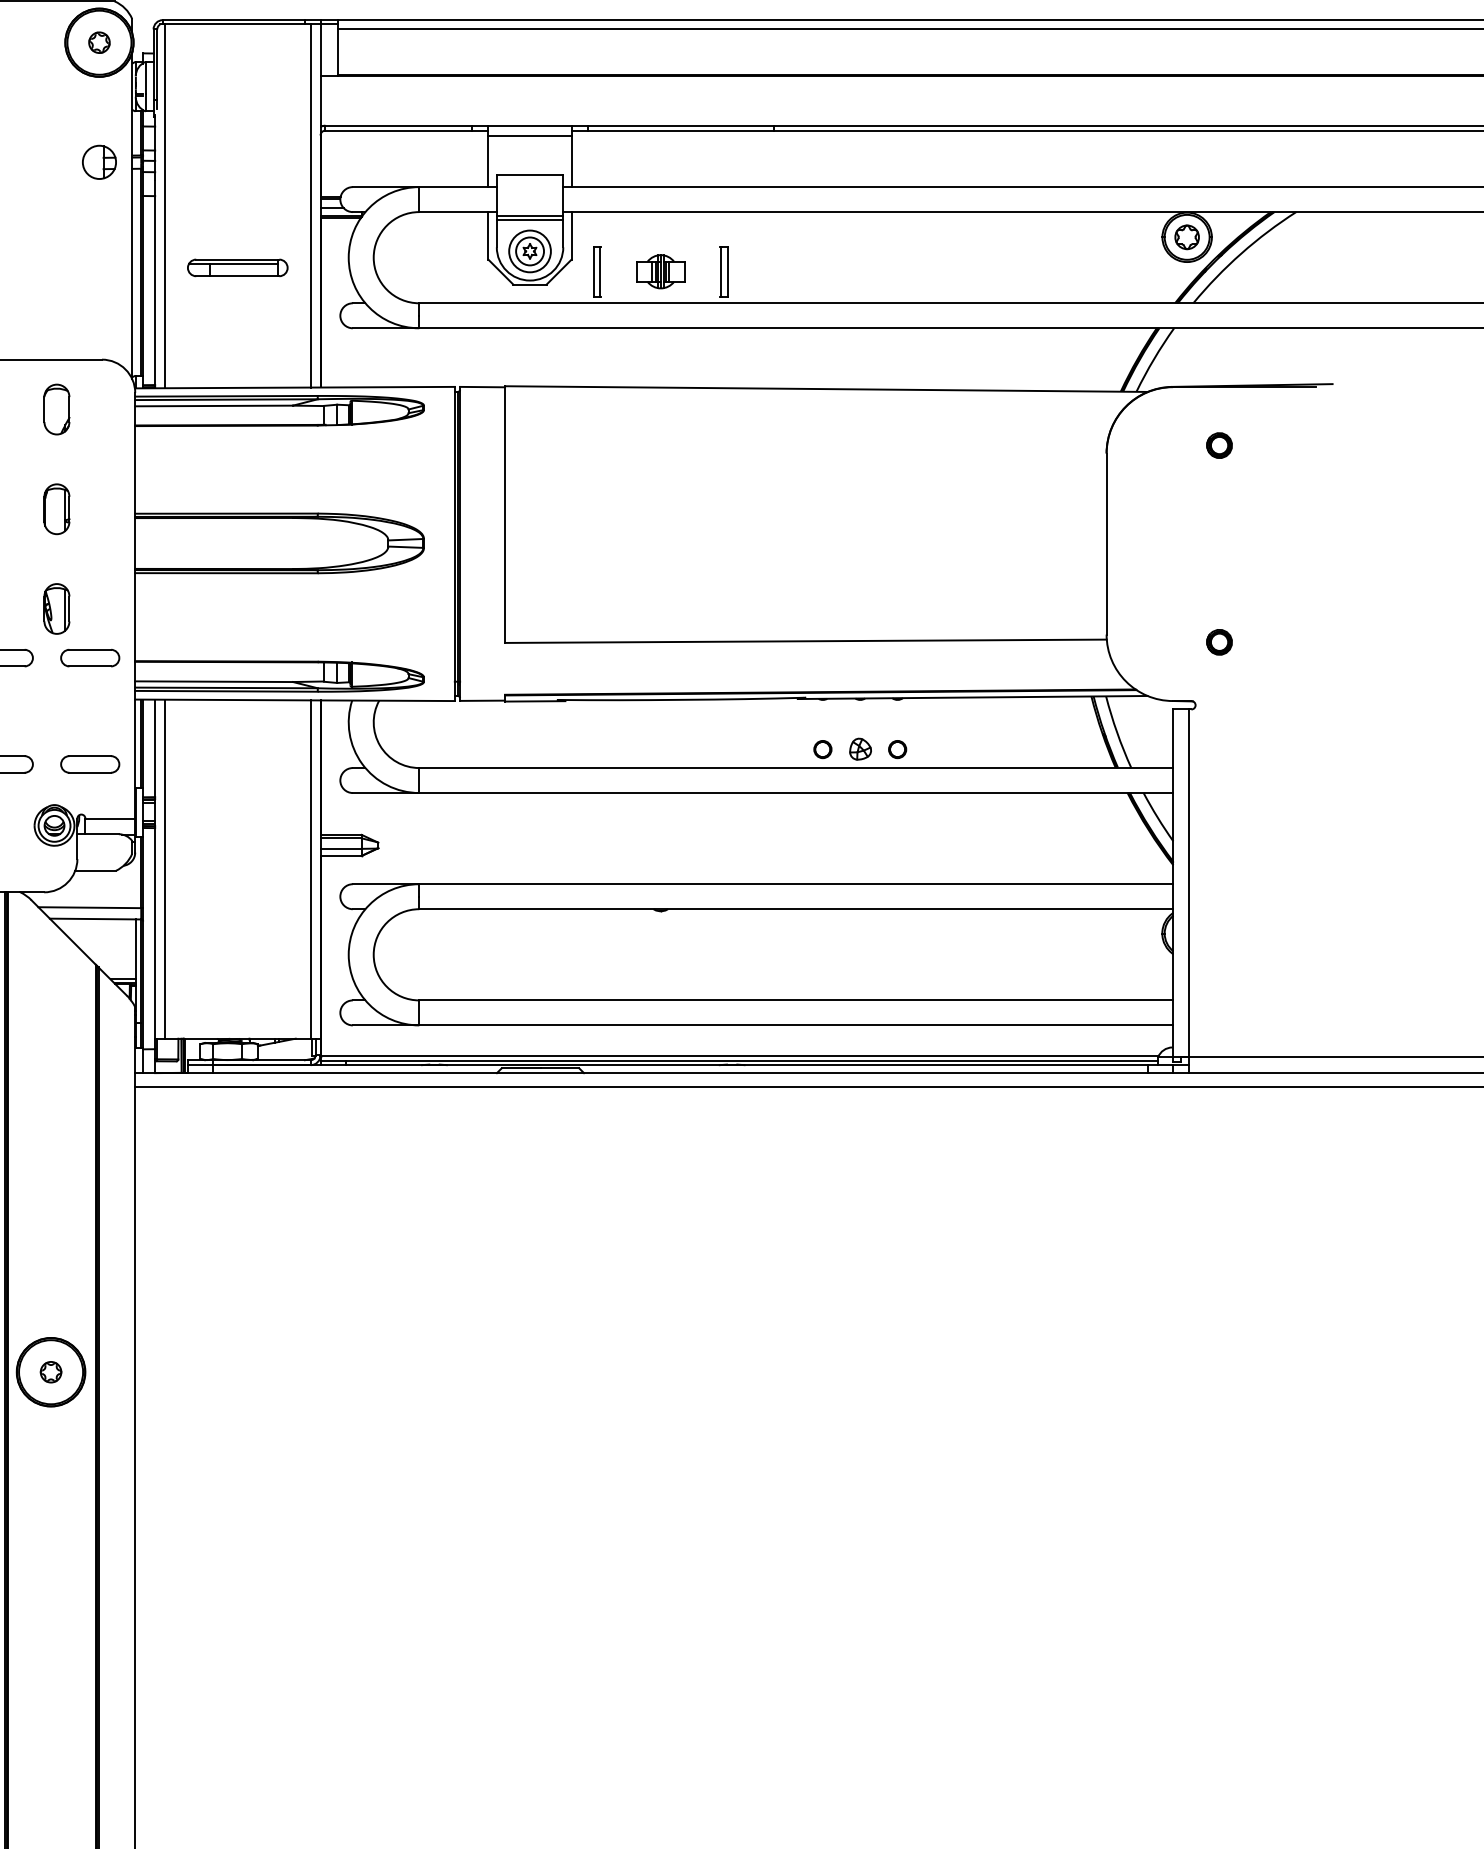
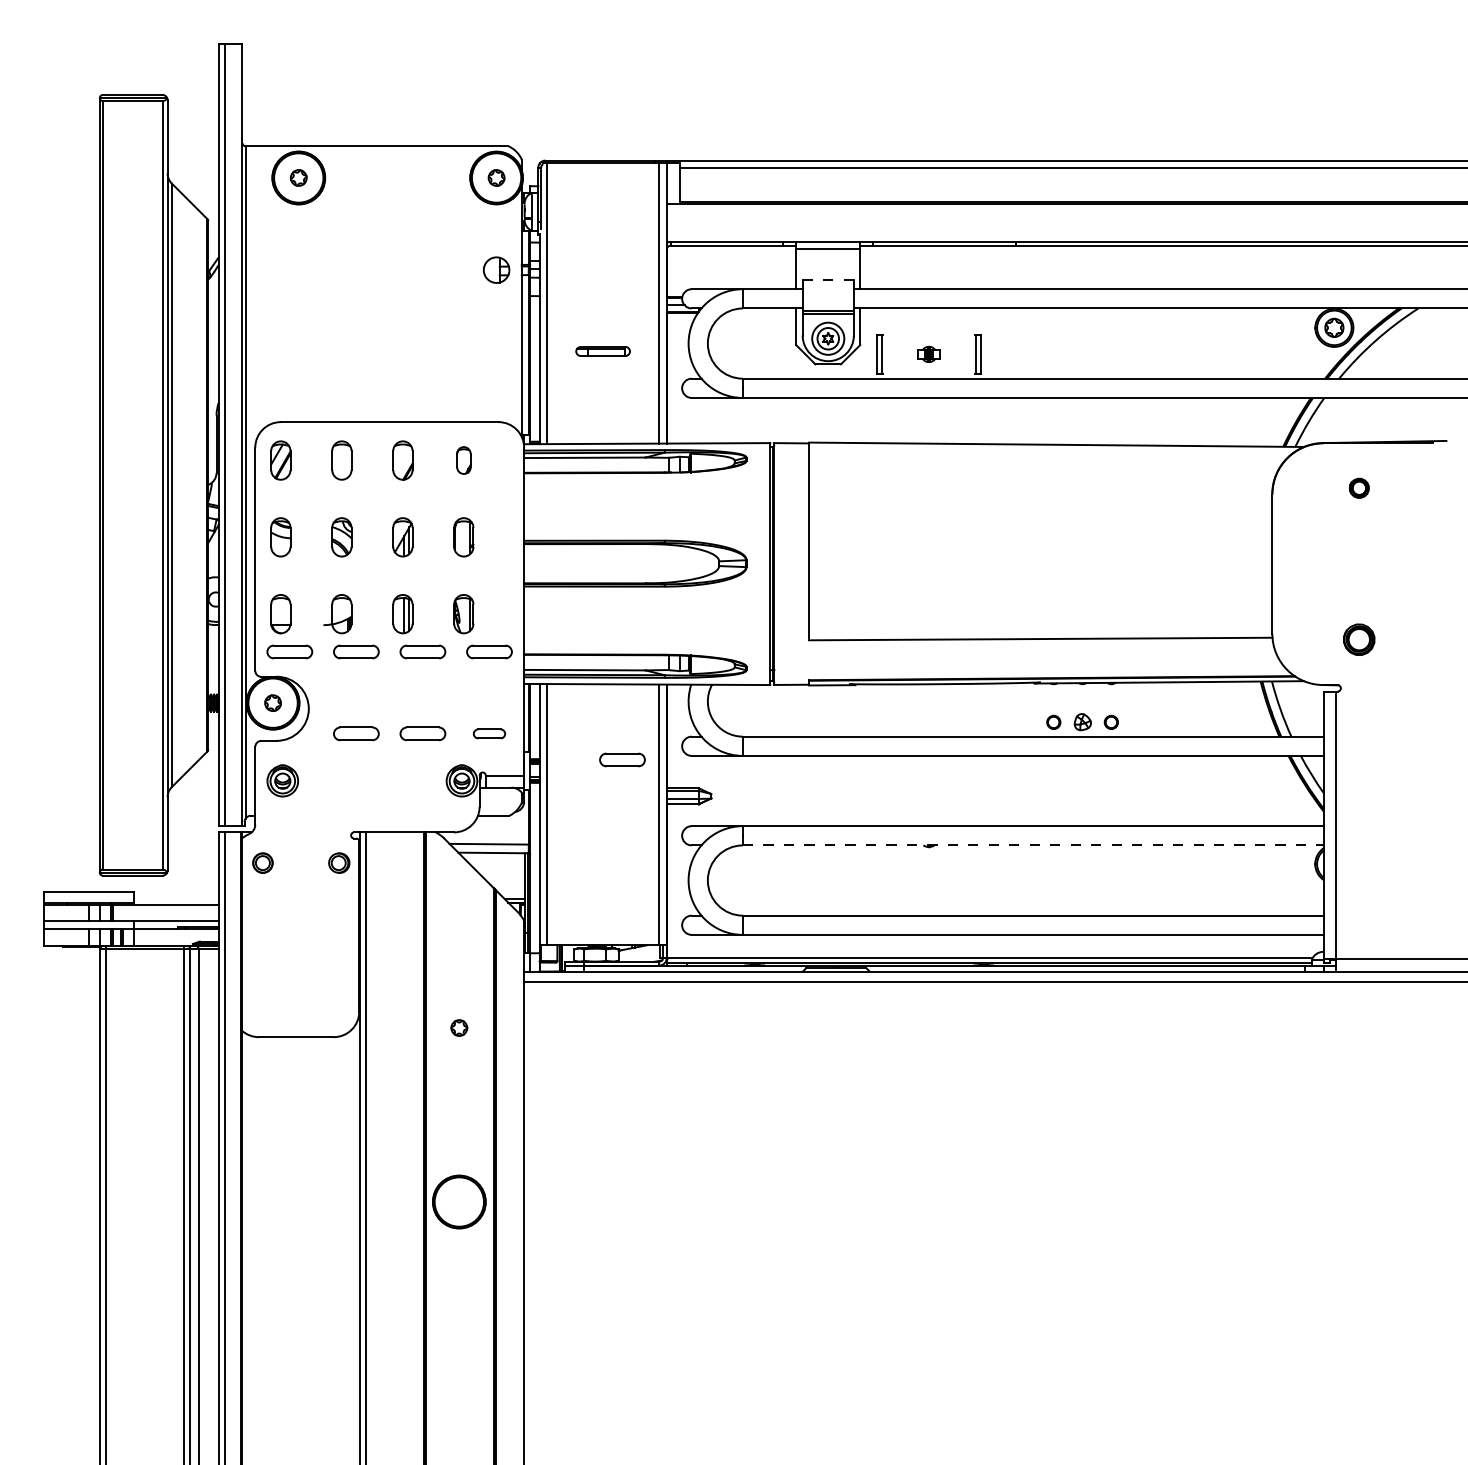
line: (530, 174) -> (828, 279), solid -> dashed
part: (236, 267) -> (602, 351), size x0.7
part: (660, 271) -> (928, 354), size x0.6
part: (56, 409) -> (463, 460), size x0.7
part: (1219, 641) -> (1359, 639), size x1.6
part: (90, 763) -> (489, 733), size x0.7
part: (262, 797) -> (622, 759), added
line: (796, 909) -> (1033, 845), solid -> dashed
part: (51, 1371) -> (459, 1027), moved

